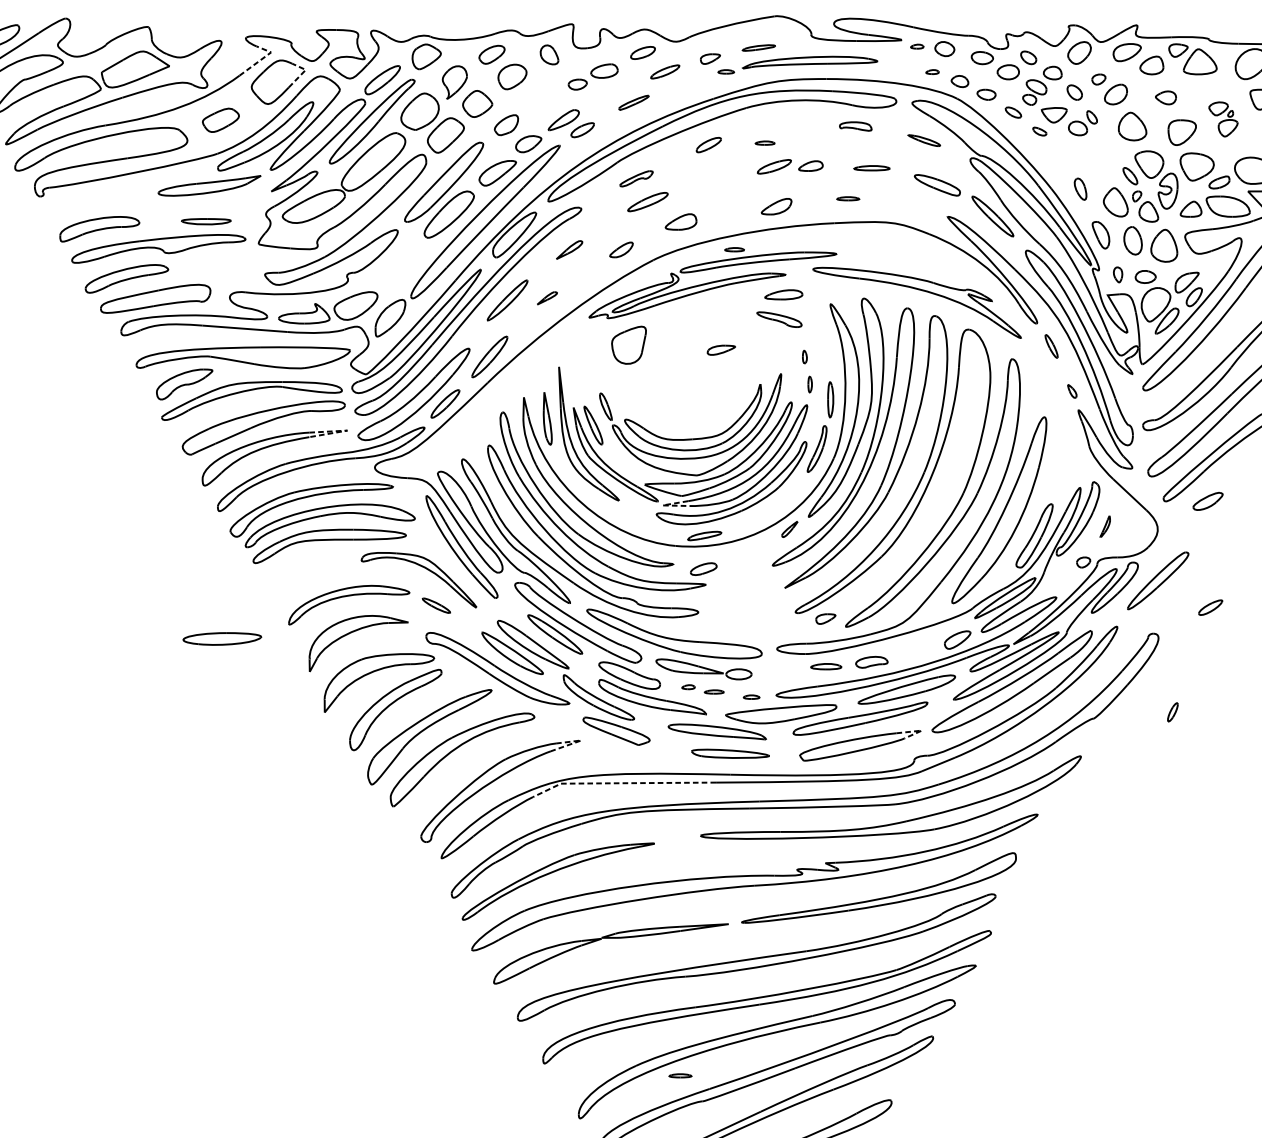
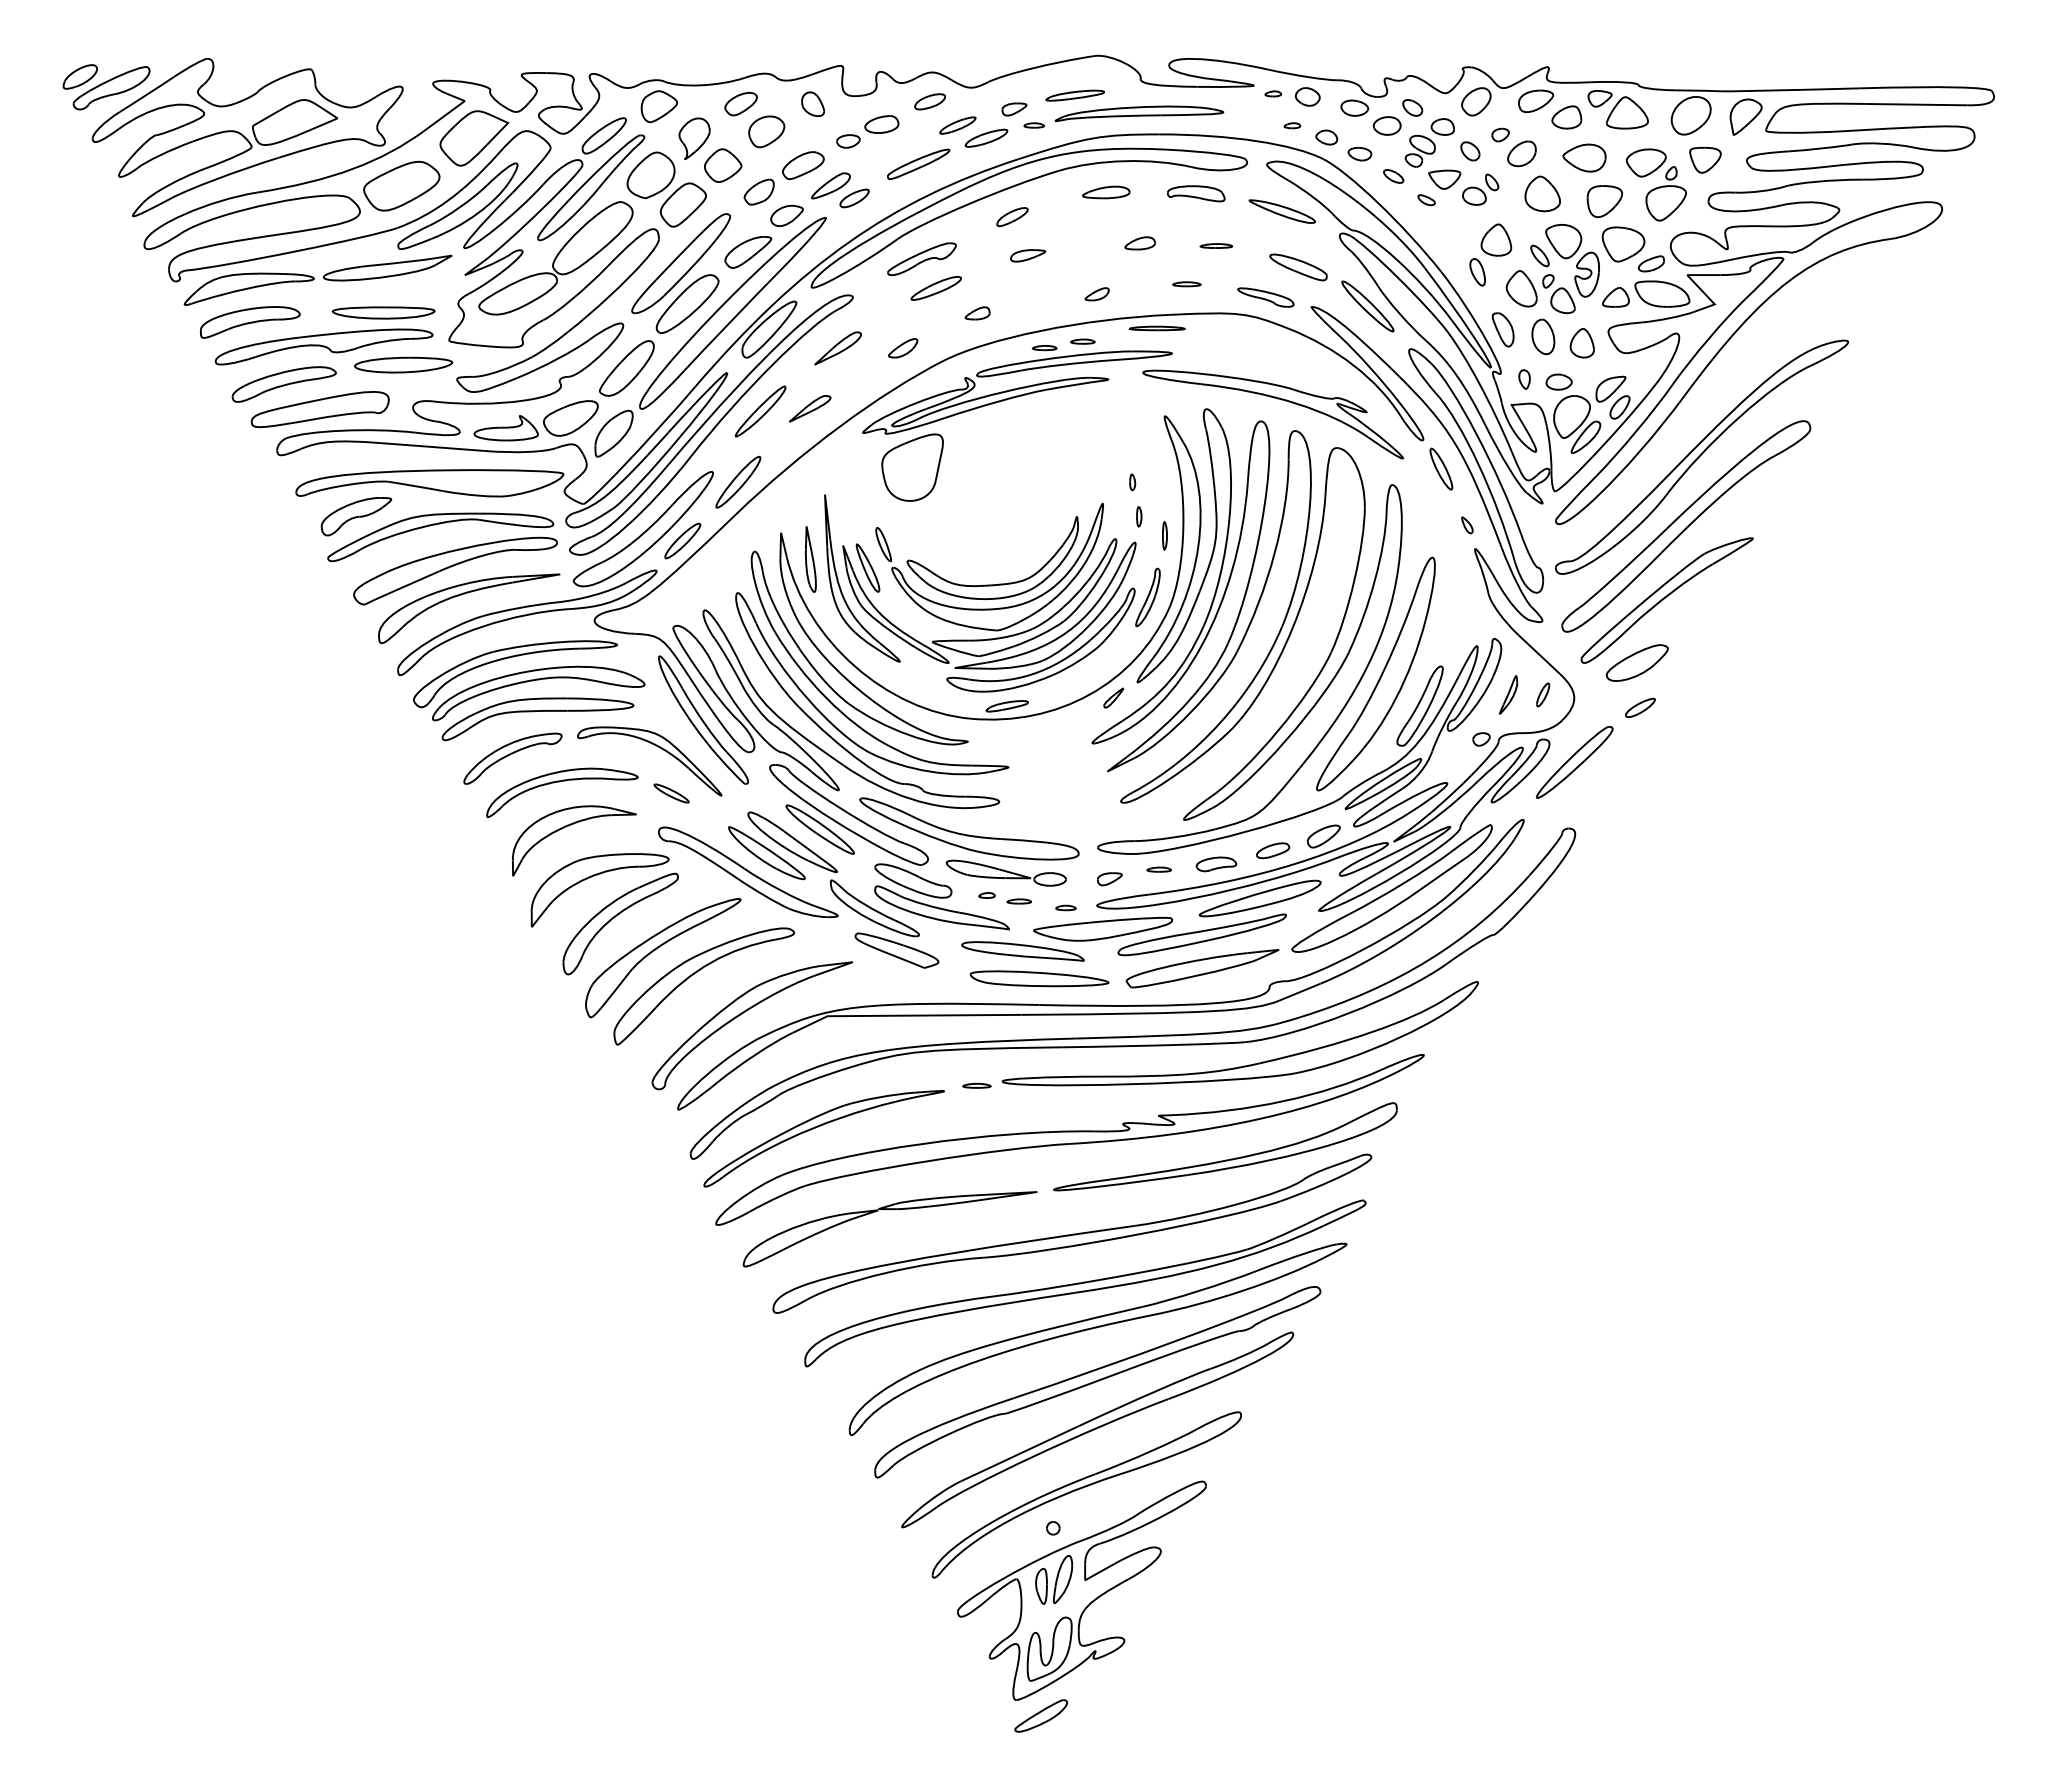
part: (758, 47) -> (1074, 95), size x1.43
line: (262, 59) -> (453, 109), dashed -> solid
line: (302, 72) -> (504, 126), dashed -> solid
part: (1165, 97) -> (1584, 157), size x1.67
part: (633, 102) -> (918, 163), size x1.67
part: (541, 103) -> (803, 165), added
part: (220, 119) -> (401, 185), size x1.67
part: (1223, 119) -> (1656, 184), size x1.67
part: (855, 126) -> (1196, 193), size x1.43
part: (923, 140) -> (1281, 211), size x1.67
part: (764, 143) -> (1082, 341), moved
part: (1095, 163) -> (1496, 239), added
part: (774, 166) -> (986, 137), moved
part: (871, 167) -> (1215, 245), size x0.71
part: (636, 178) -> (921, 259), size x1.67
part: (98, 202) -> (248, 288), added
part: (776, 206) -> (1096, 294), size x0.62
part: (206, 221) -> (383, 312), size x1.67
part: (680, 222) -> (977, 313), size x0.62
part: (823, 234) -> (1156, 328), added
part: (1163, 246) -> (1581, 343), size x0.71
part: (569, 250) -> (837, 348), size x1.43
part: (400, 266) -> (626, 368), added
part: (783, 294) -> (1106, 192), moved
part: (547, 298) -> (810, 408), size x1.67
part: (779, 319) -> (1265, 297), moved
part: (628, 345) -> (912, 467), size x1.43
part: (1051, 345) -> (1441, 468), size x1.43
part: (721, 349) -> (1028, 255), moved
part: (830, 399) -> (1164, 535), size x0.62
line: (347, 430) -> (560, 574), dashed -> solid
part: (1207, 501) -> (1636, 662), size x1.67
line: (662, 505) -> (954, 668), dashed -> solid
part: (1105, 526) -> (1508, 694), size x1.43
part: (704, 568) -> (1273, 850), moved
part: (309, 577) -> (512, 758), added
part: (1210, 607) -> (1640, 707), moved
part: (825, 619) -> (1109, 879), moved
part: (222, 638) -> (403, 364), moved
part: (825, 666) -> (1158, 869), size x0.62
part: (1173, 711) -> (1543, 694), moved
line: (919, 731) -> (1276, 950), dashed -> solid
line: (578, 741) -> (849, 963), dashed -> solid
part: (730, 753) -> (1039, 978), size x1.43
line: (622, 783) -> (904, 1015), dashed -> solid
part: (680, 1075) -> (976, 1085), moved

